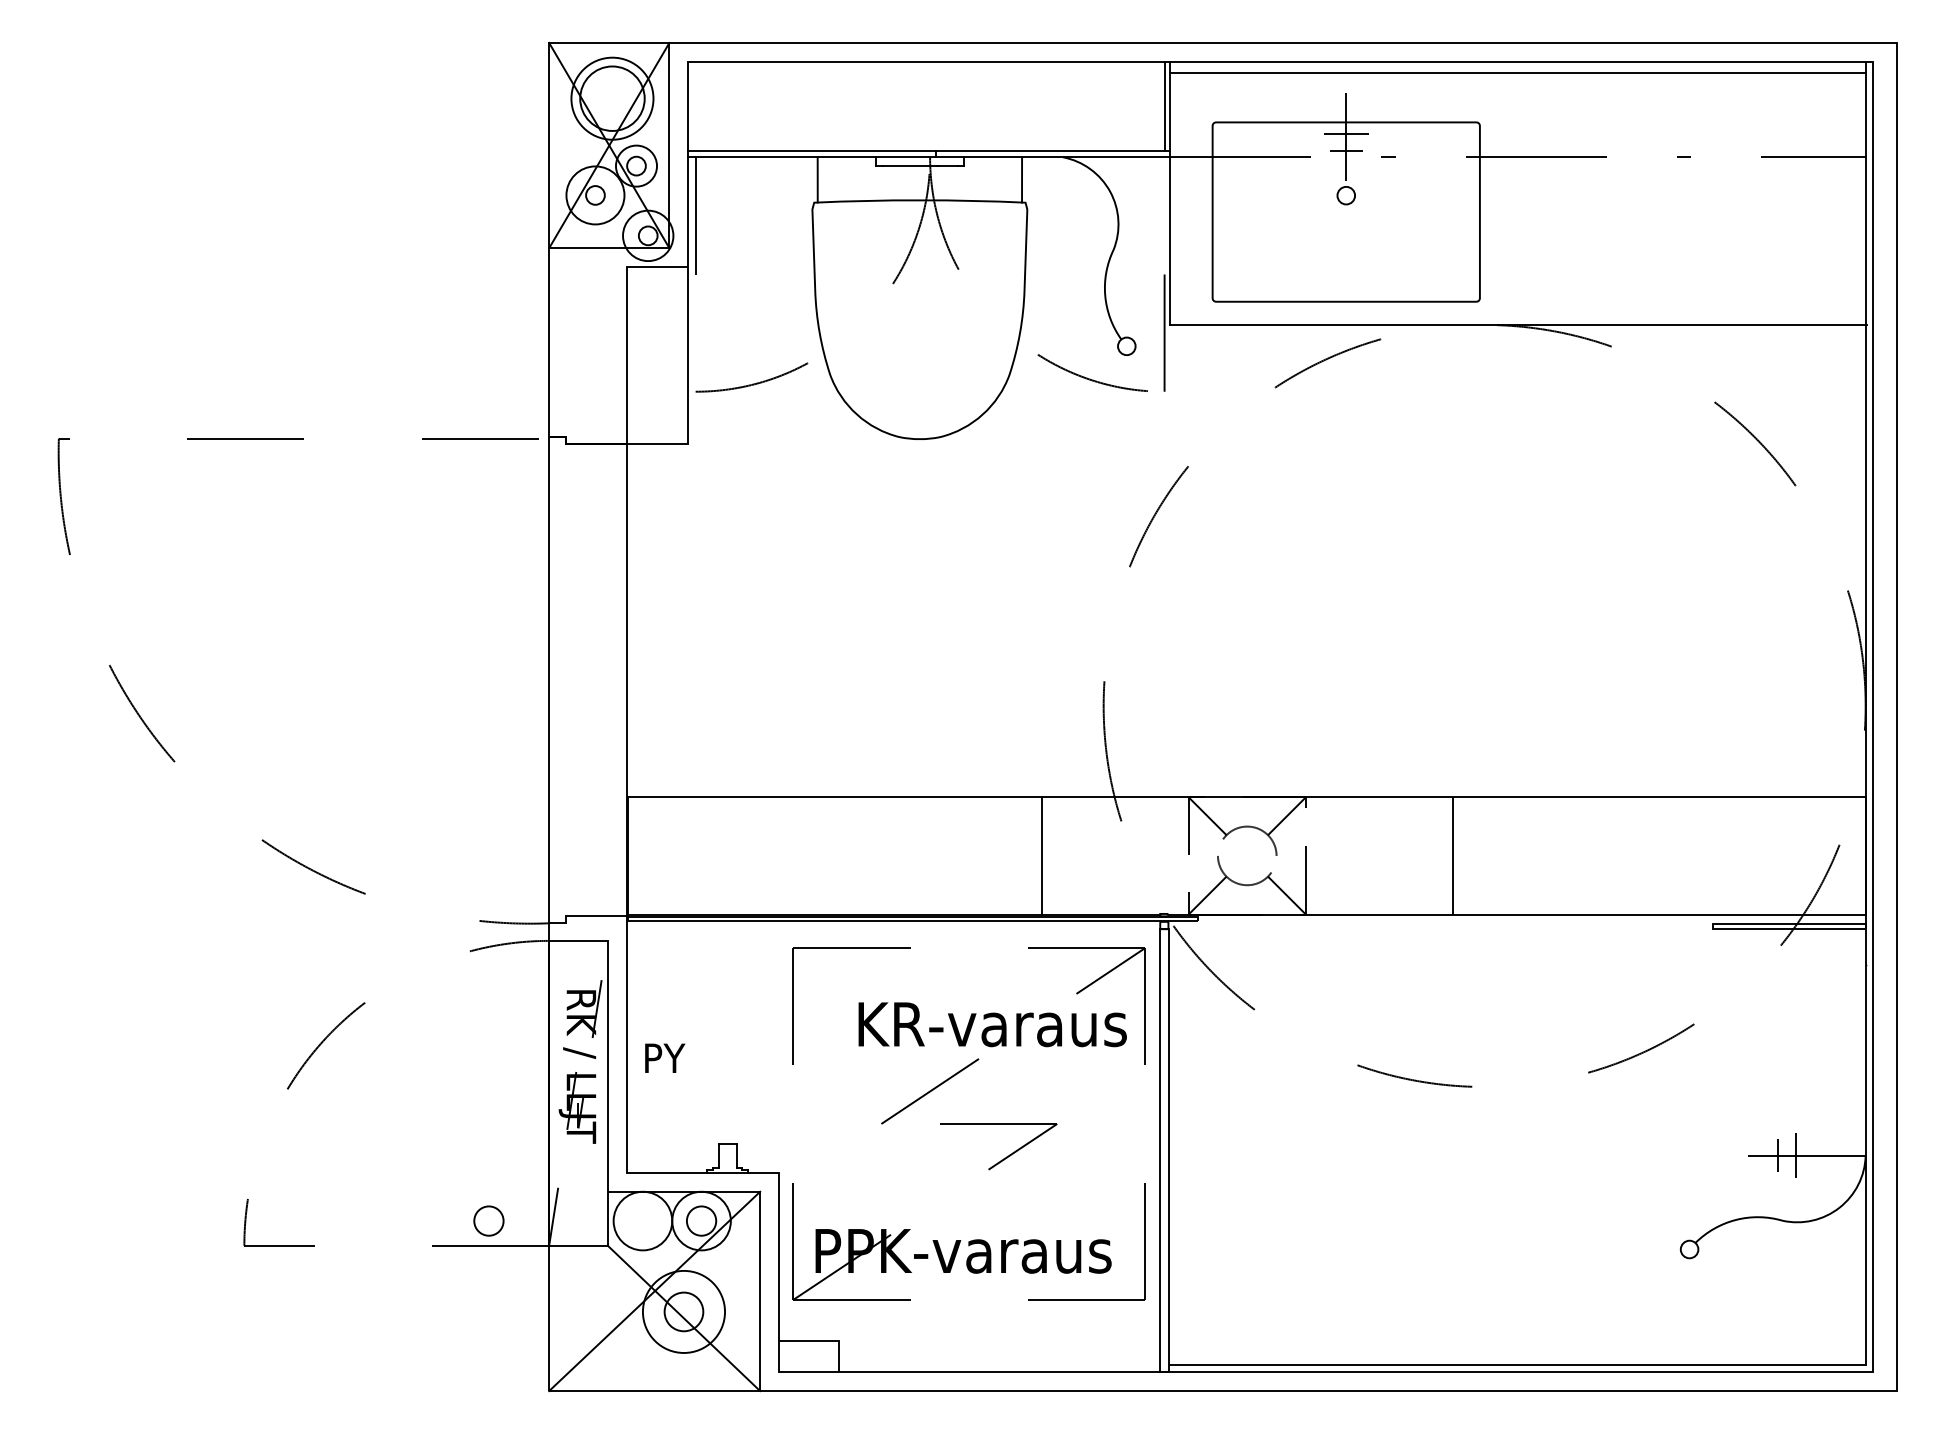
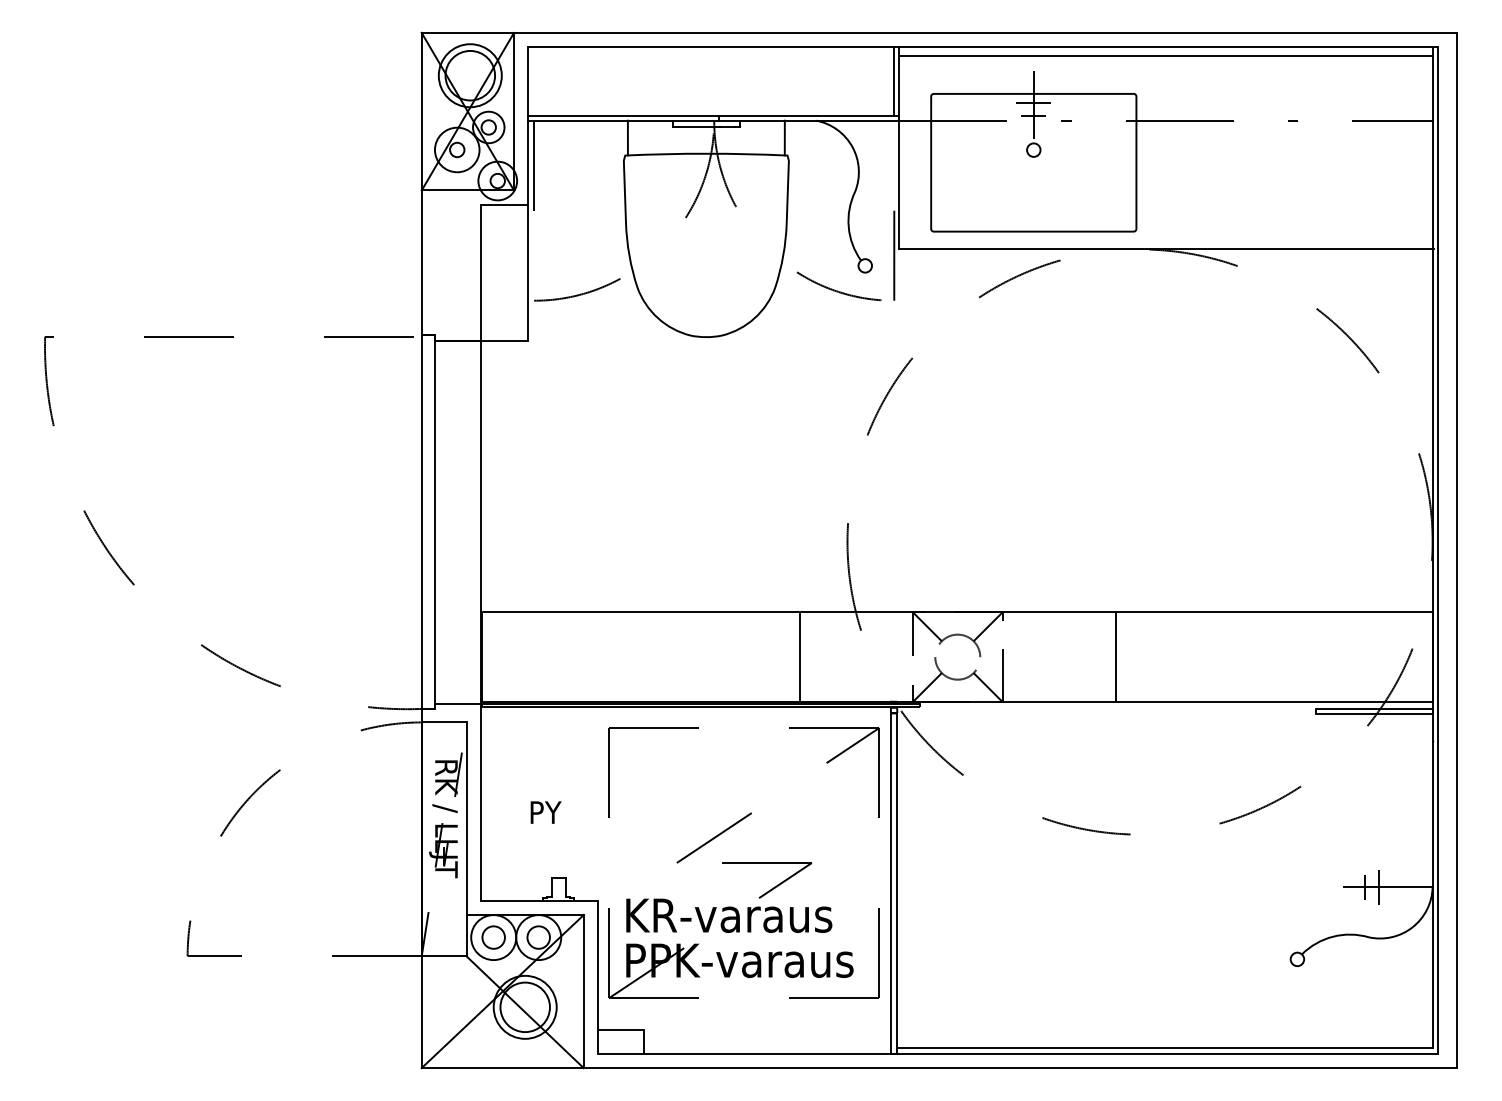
line: (566, 679) -> (435, 521), added
text: (992, 1024) -> (729, 915), moved
text: (665, 1057) -> (546, 811), moved
circle: (488, 1220) -> (493, 937), moved
circle: (683, 1311) -> (524, 1007), size x1.67

